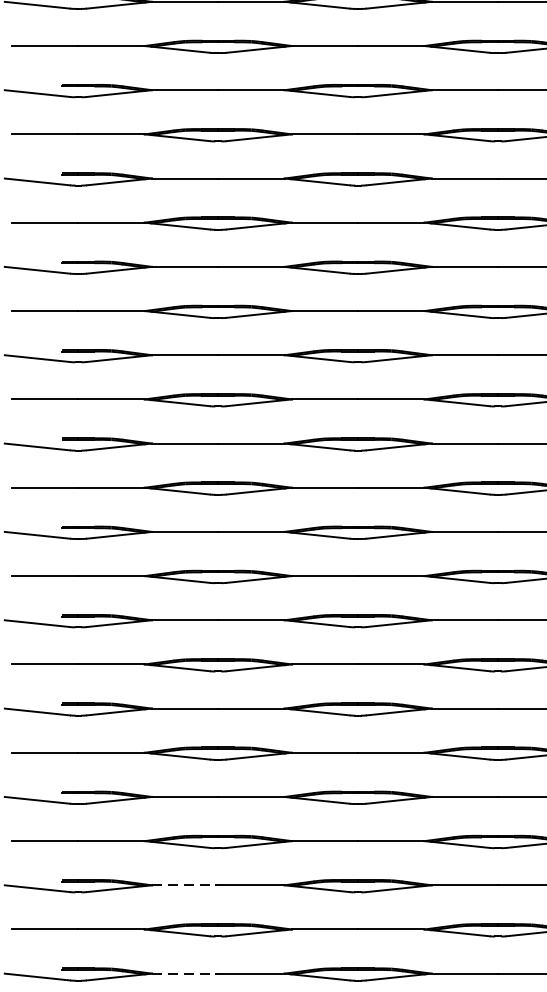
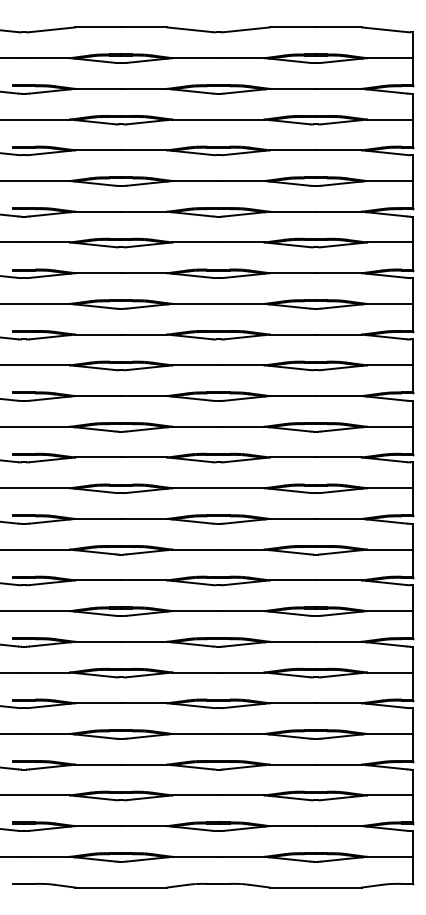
line: (185, 885) -> (98, 764), dashed -> solid
line: (185, 974) -> (98, 826), dashed -> solid

